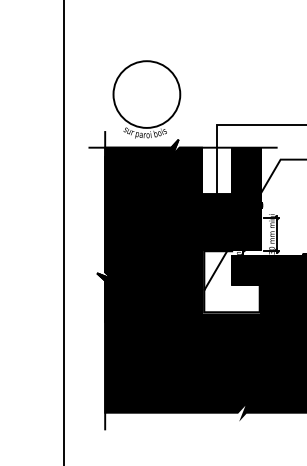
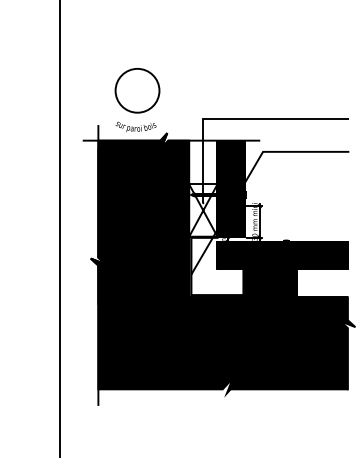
circle: (146, 94) -> (137, 90), size x0.7
fill: (217, 222) -> (203, 210), removed

